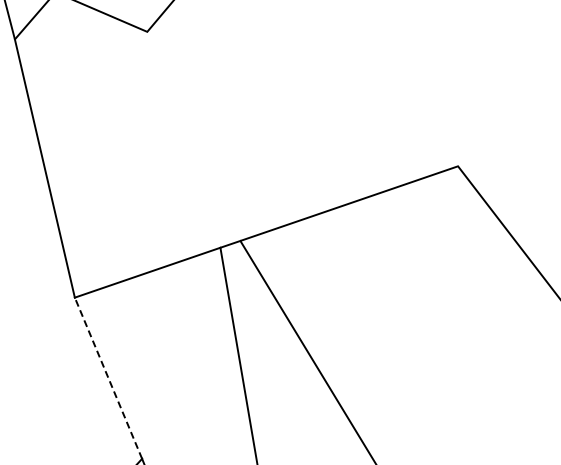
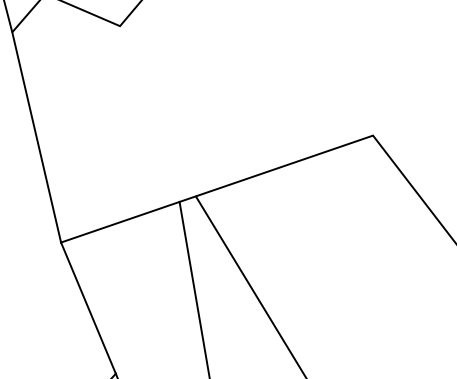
line: (108, 377) -> (88, 307), dashed -> solid

